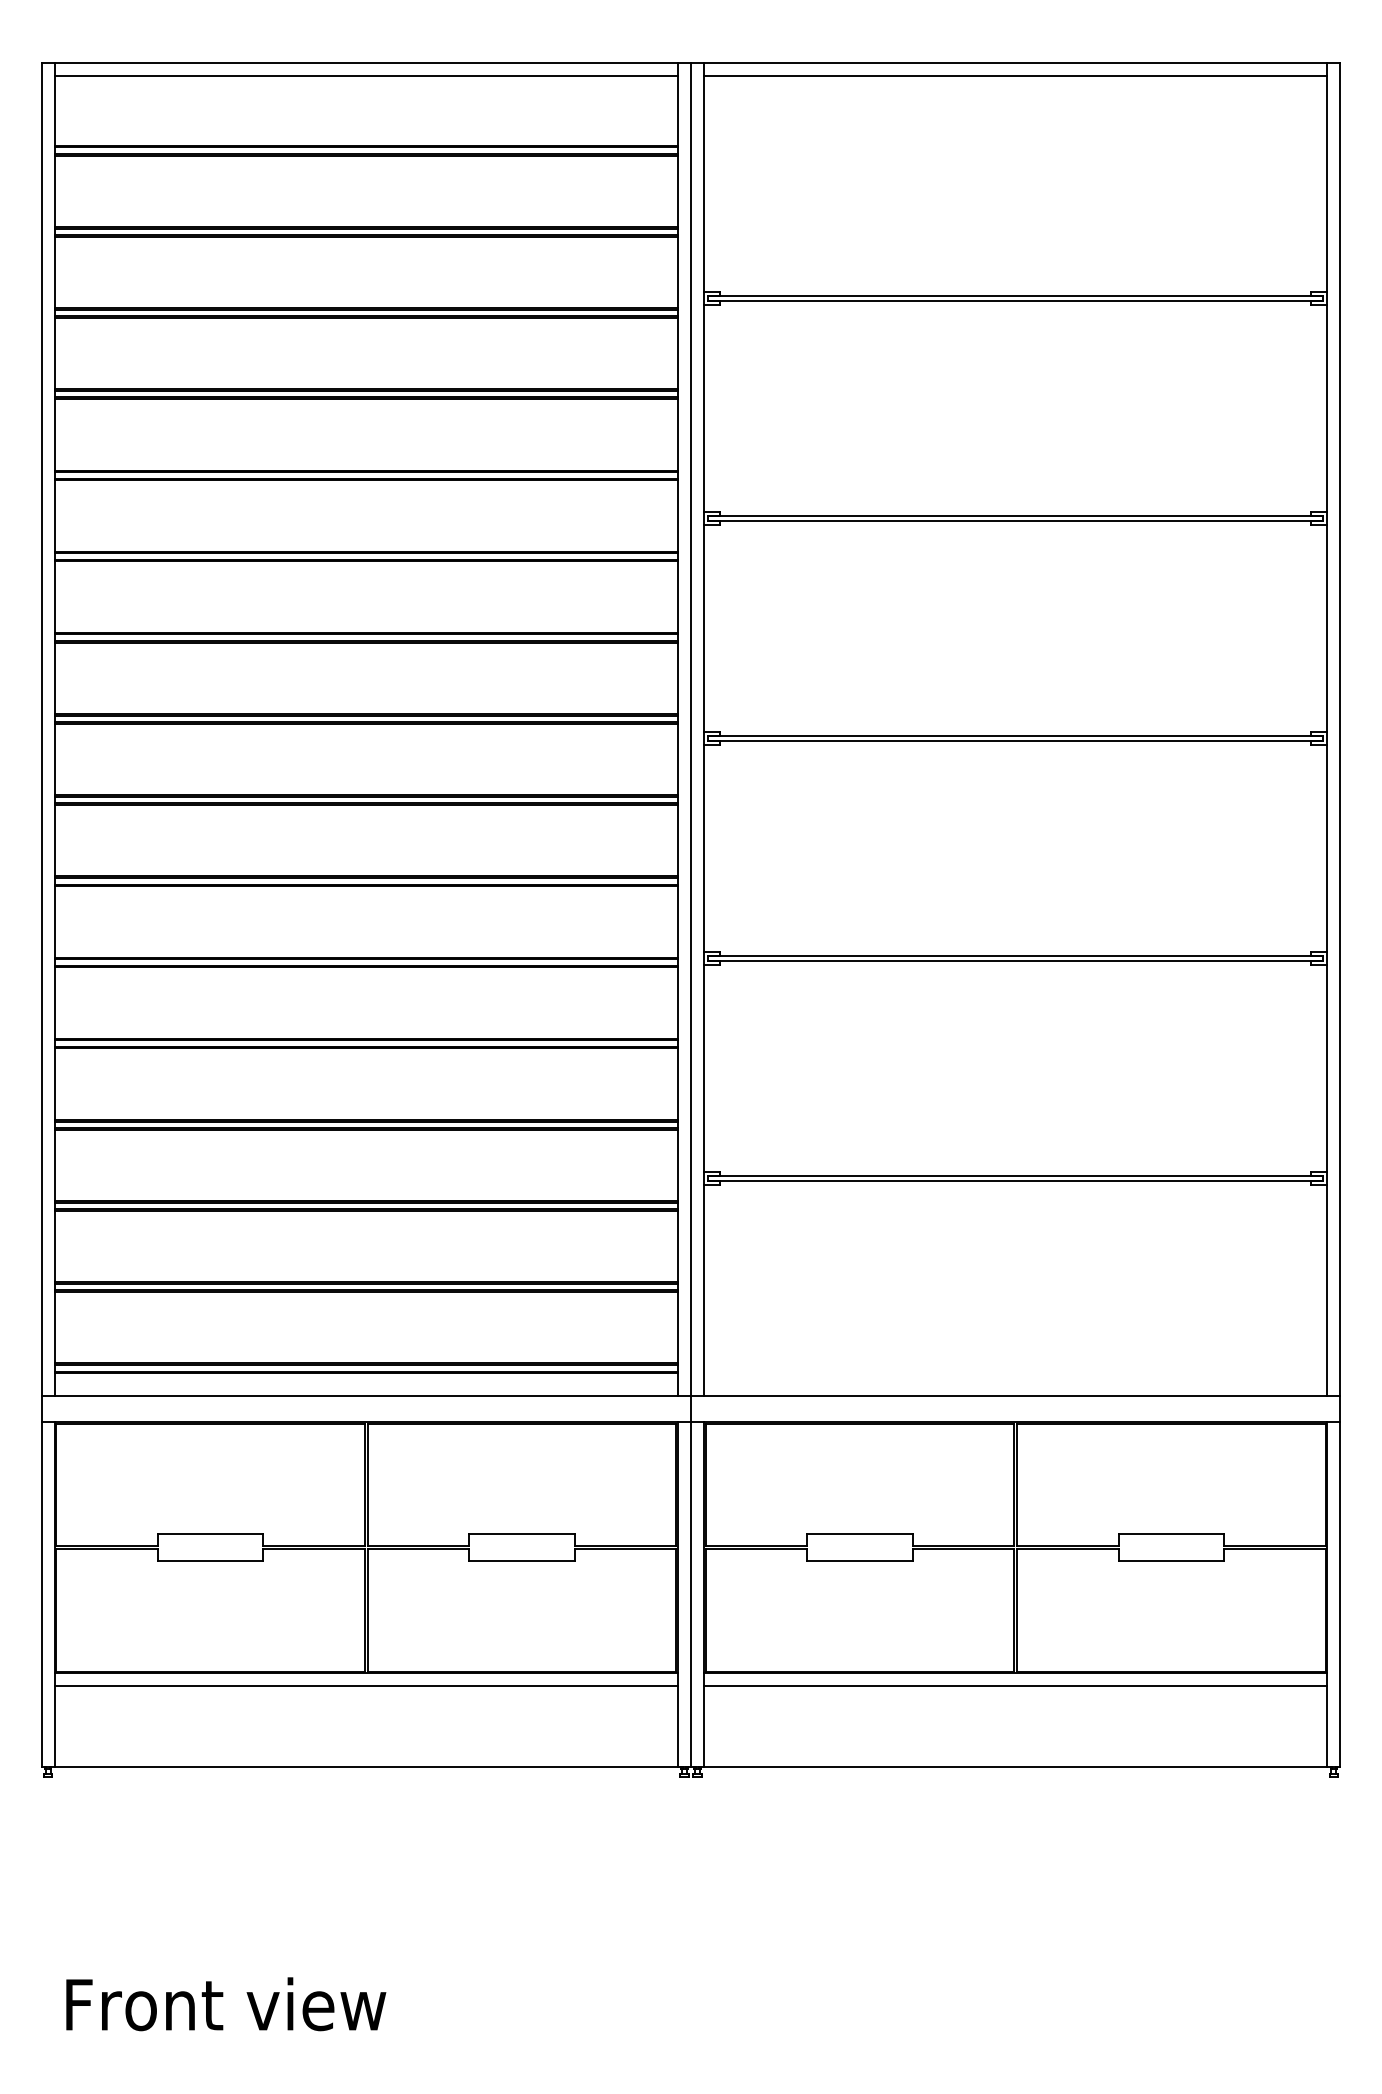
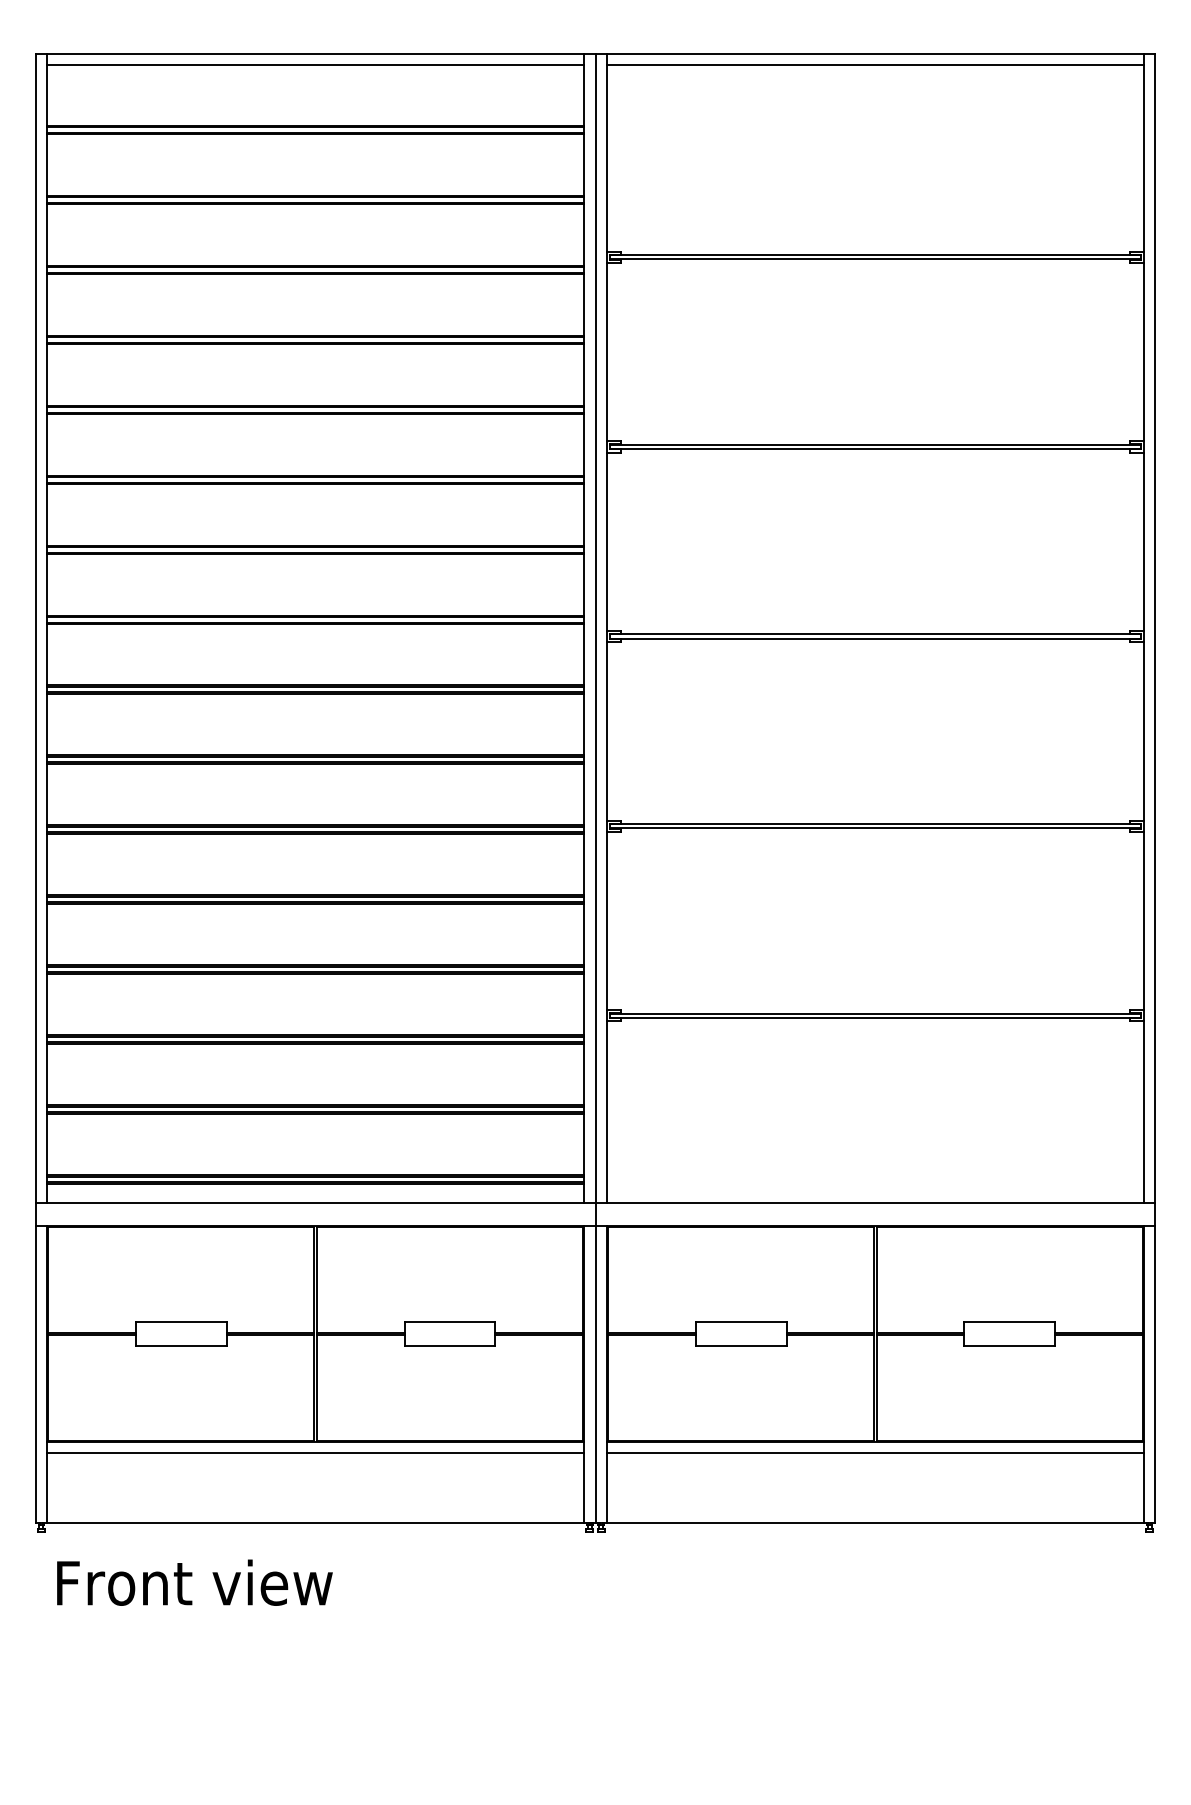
text: (226, 2004) -> (195, 1582), moved

